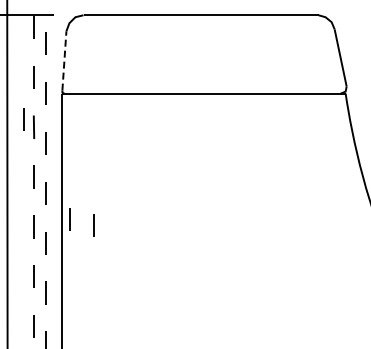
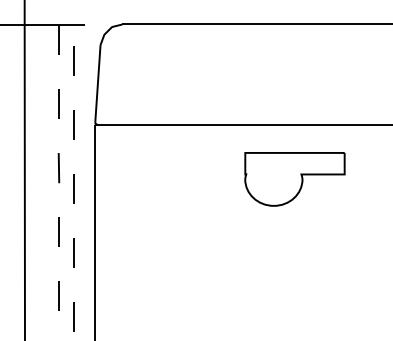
line: (64, 60) -> (98, 82), dashed -> solid
line: (23, 119) -> (45, 158), removed
part: (217, 135) -> (294, 178), added
line: (69, 219) -> (104, 286), removed
line: (93, 225) -> (135, 294), removed

